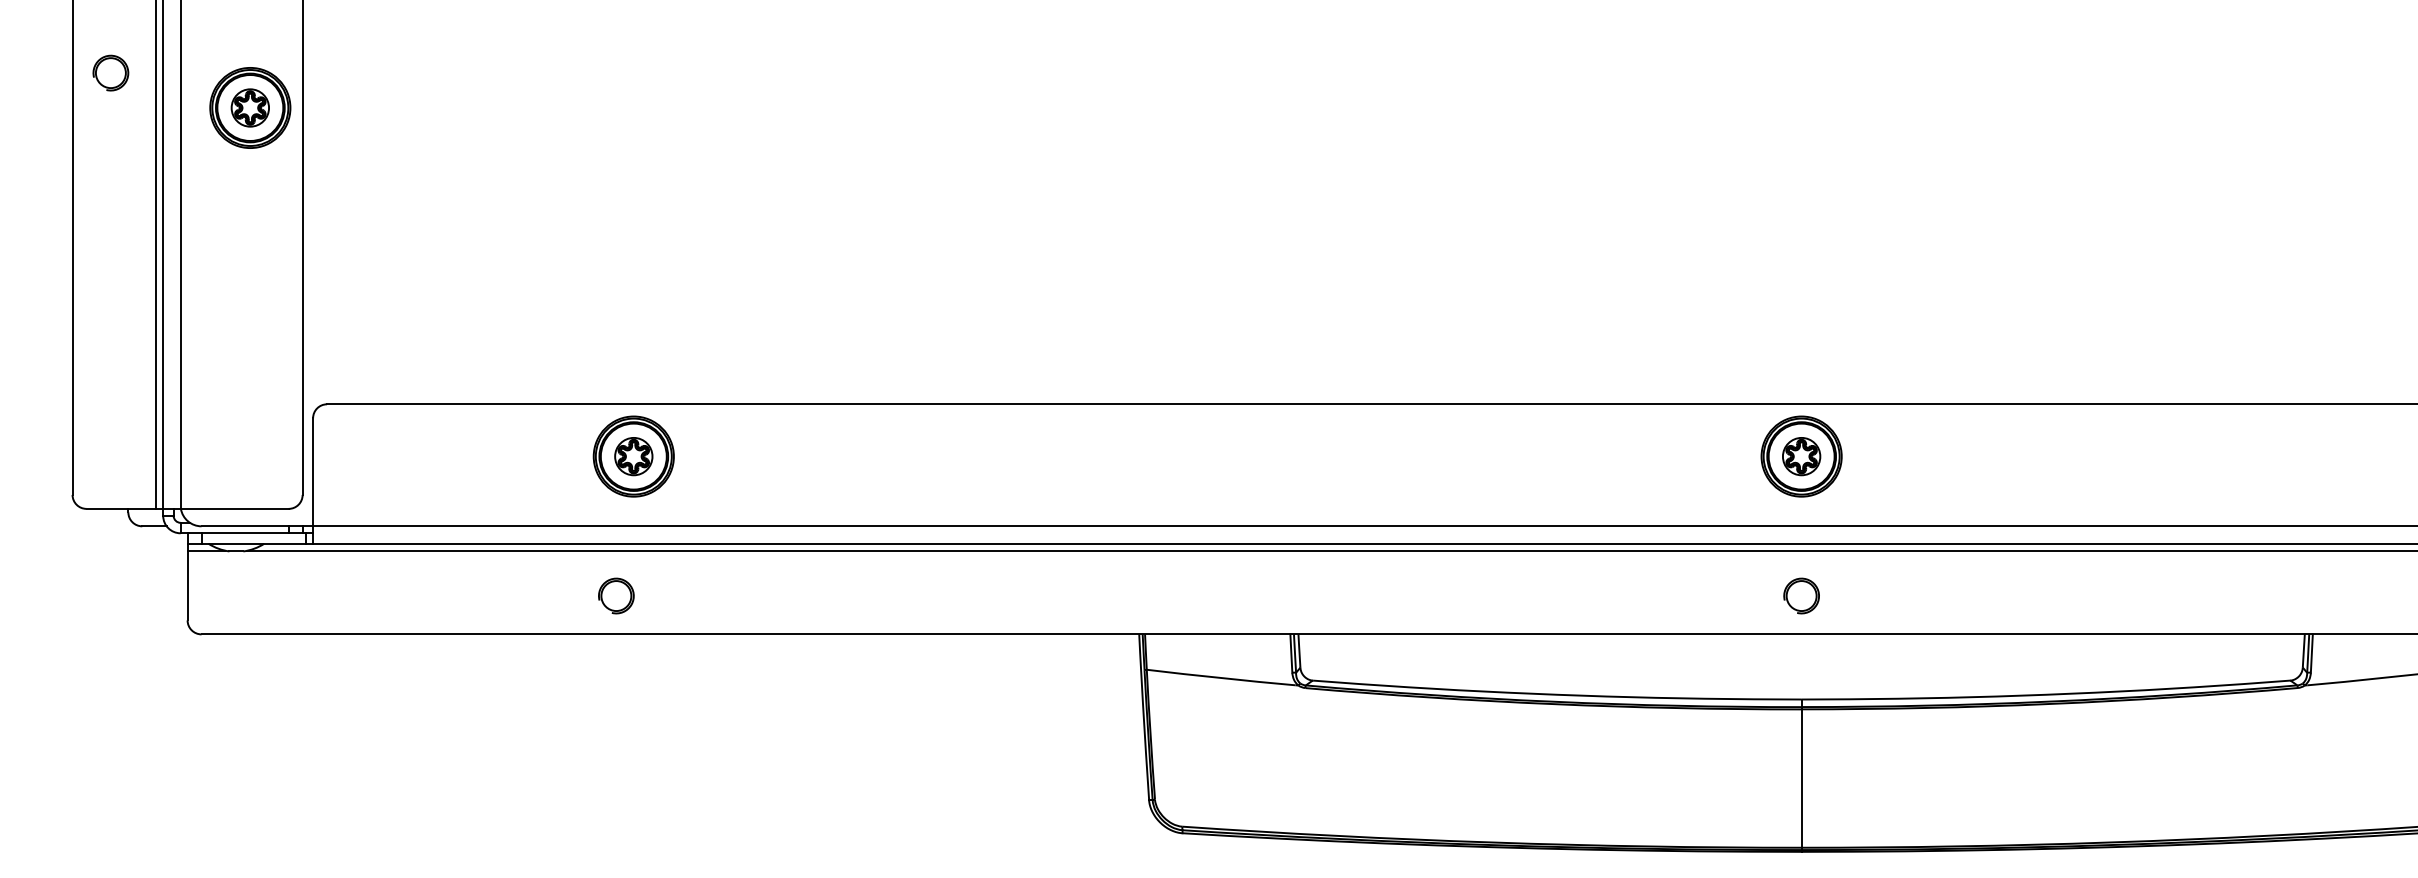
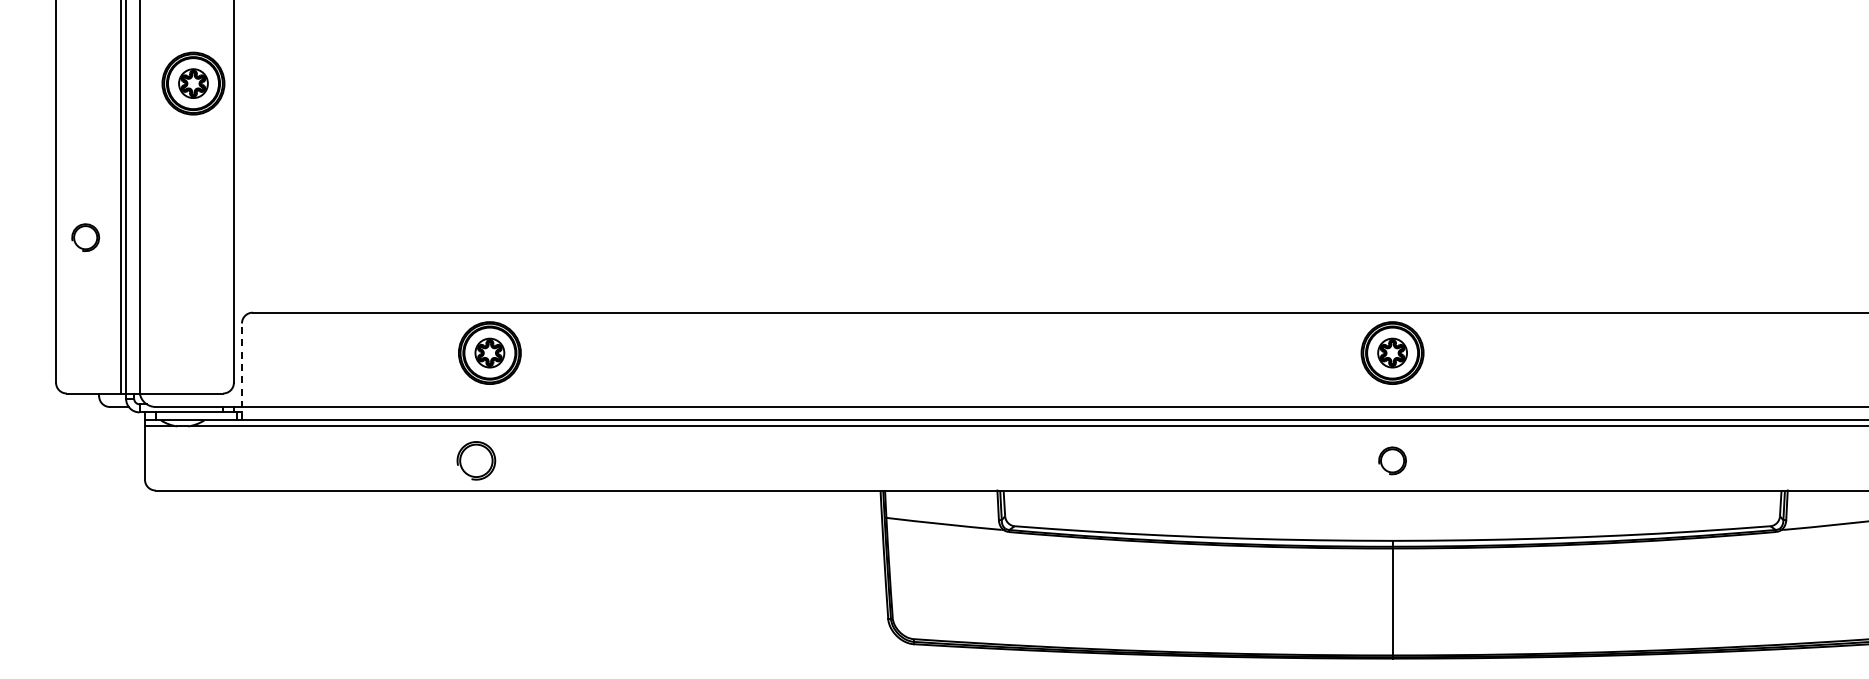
part: (110, 72) -> (85, 237), moved
line: (312, 480) -> (241, 371), solid -> dashed
part: (616, 595) -> (476, 460), size x1.4

